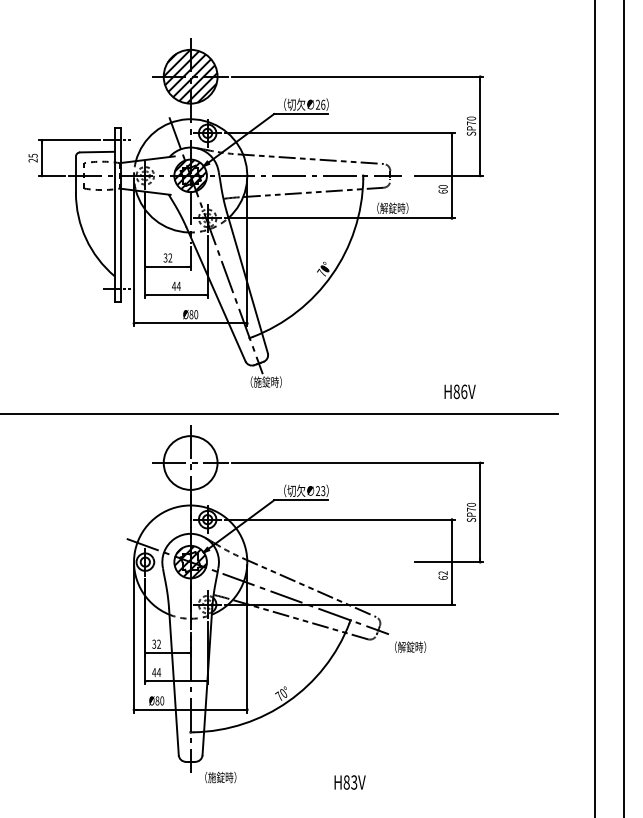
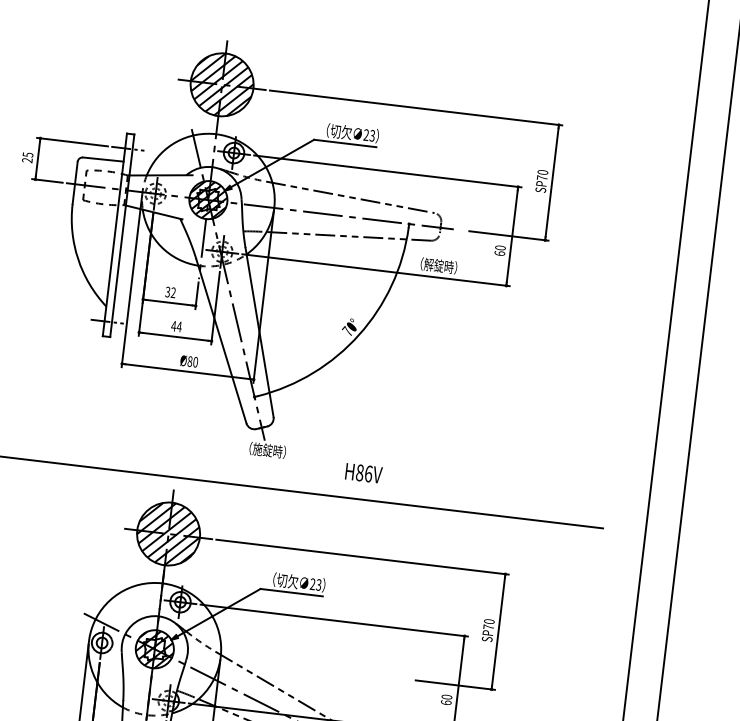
text: (323, 104) -> (372, 135), 26 -> 23
text: (459, 391) -> (363, 472), moved
hatch: (190, 462) -> (168, 533), added
text: (443, 573) -> (447, 697), 62 -> 60

